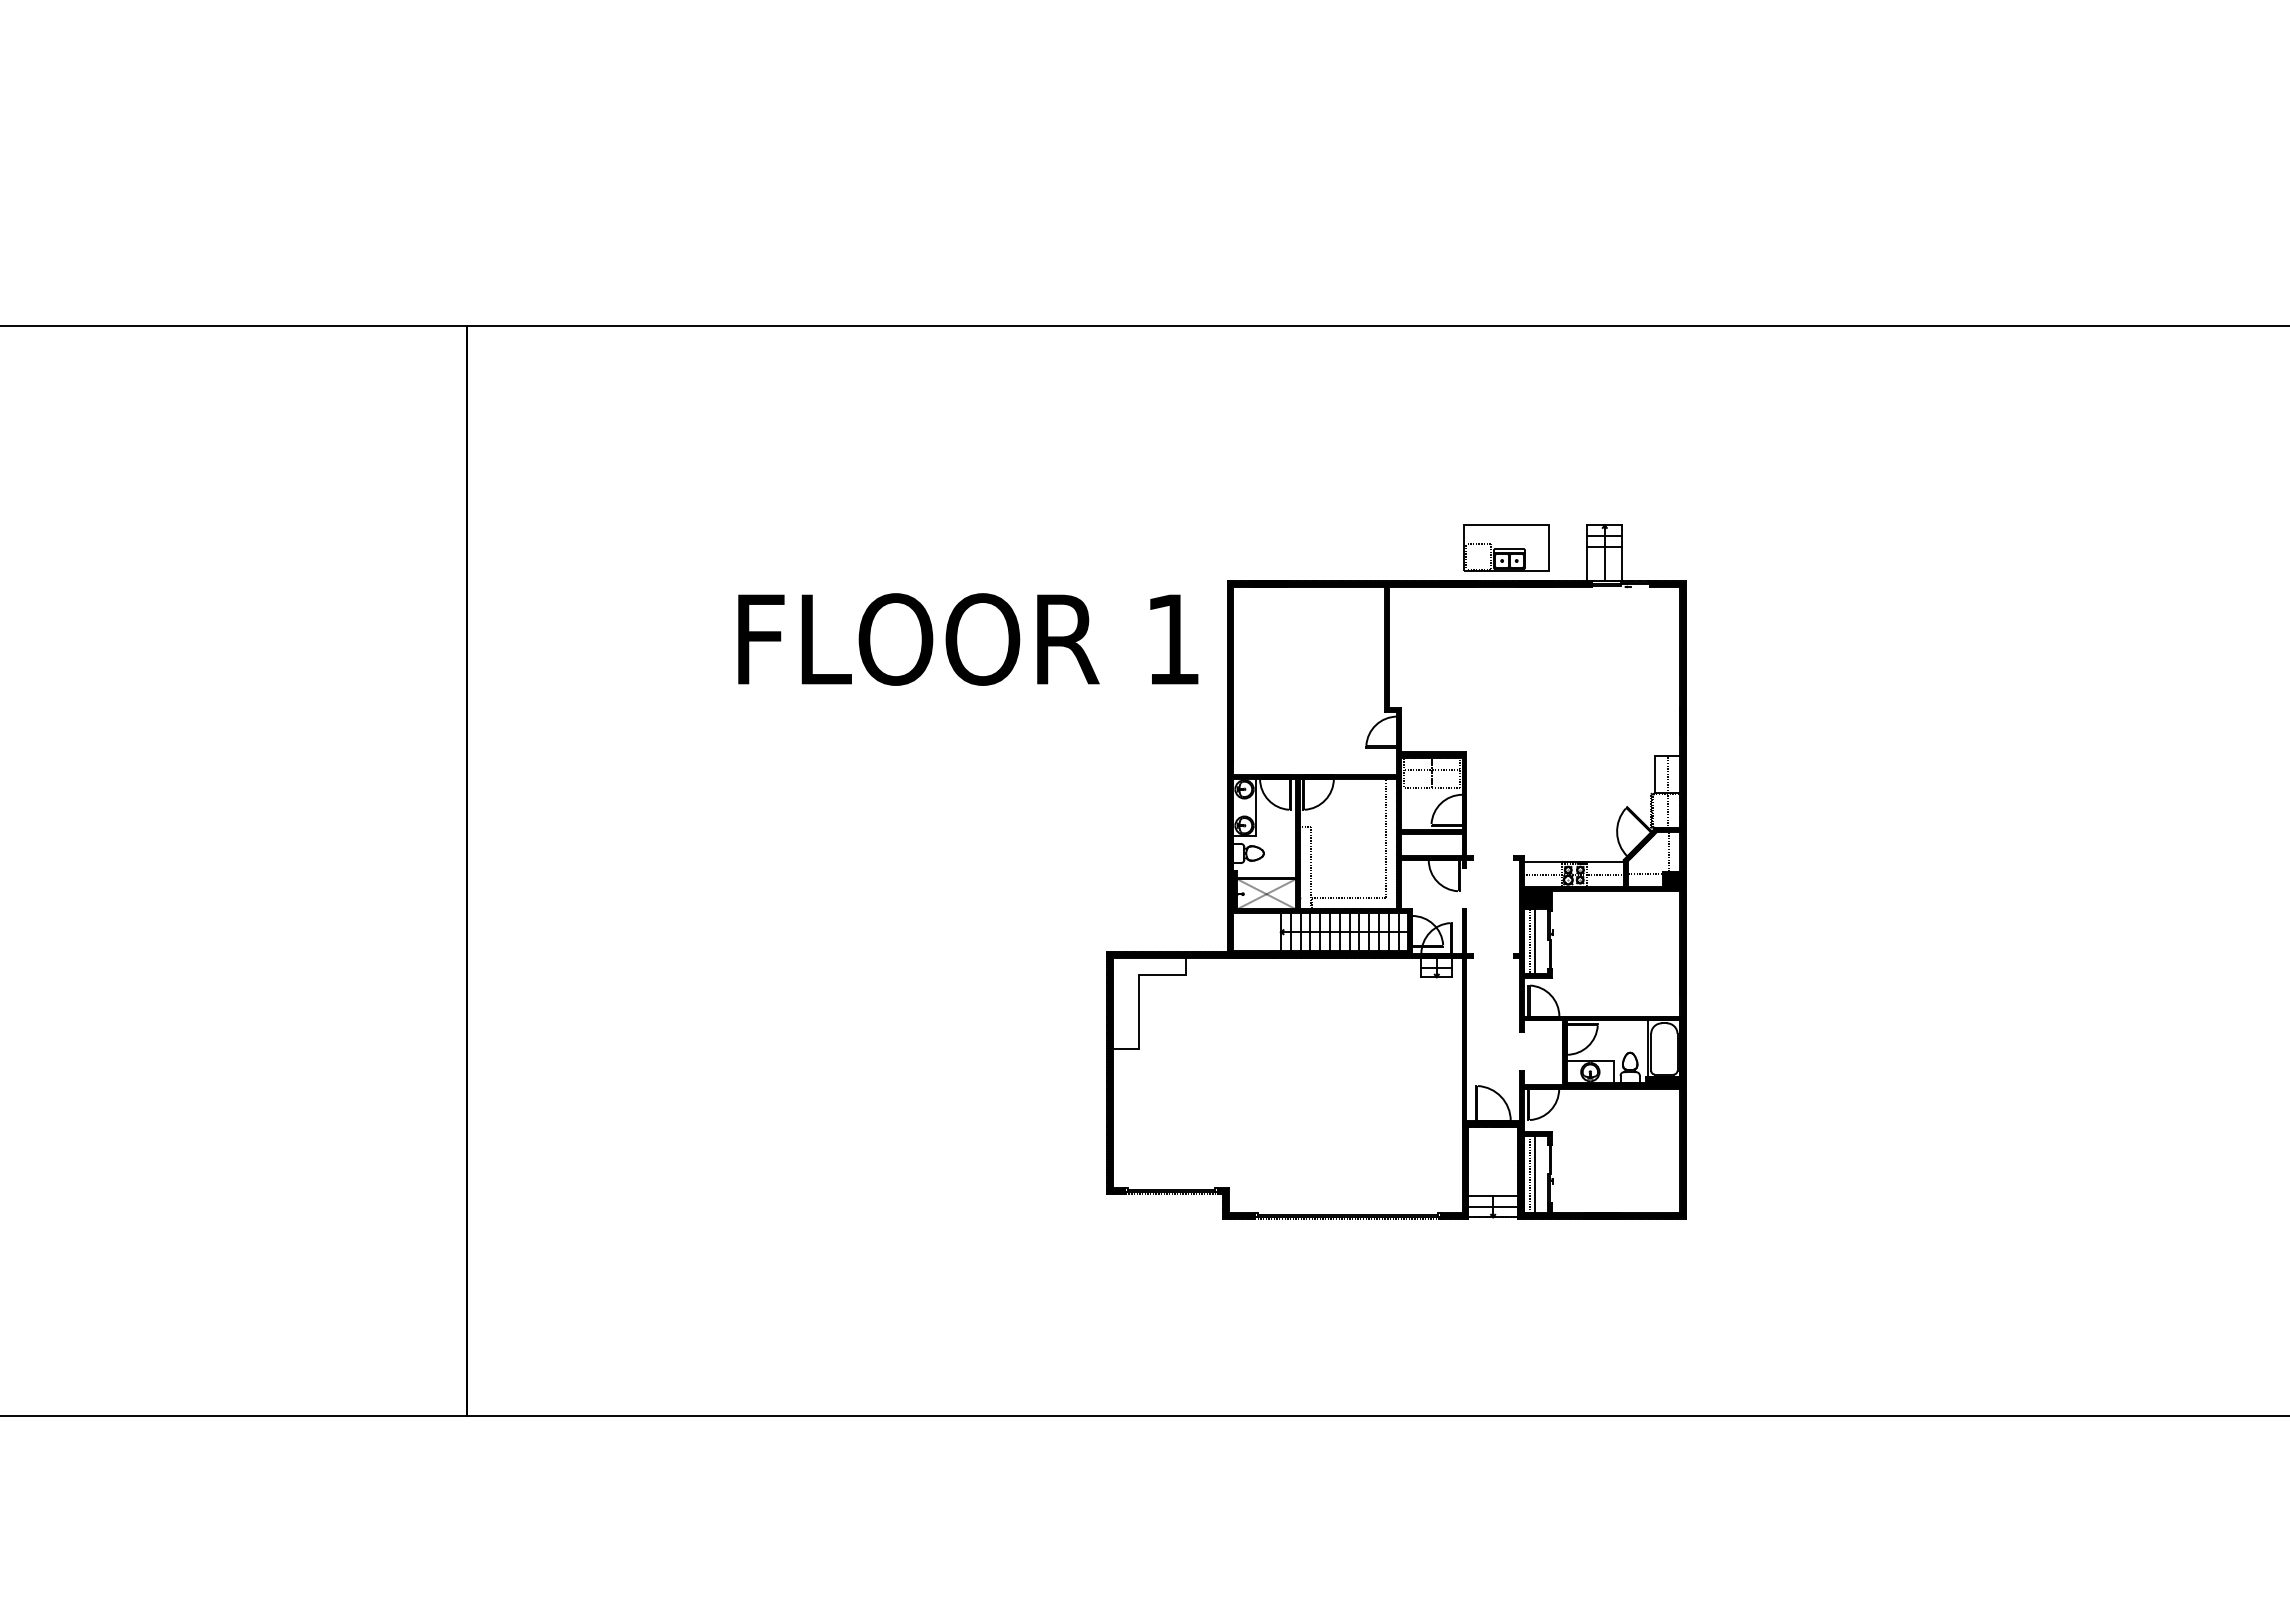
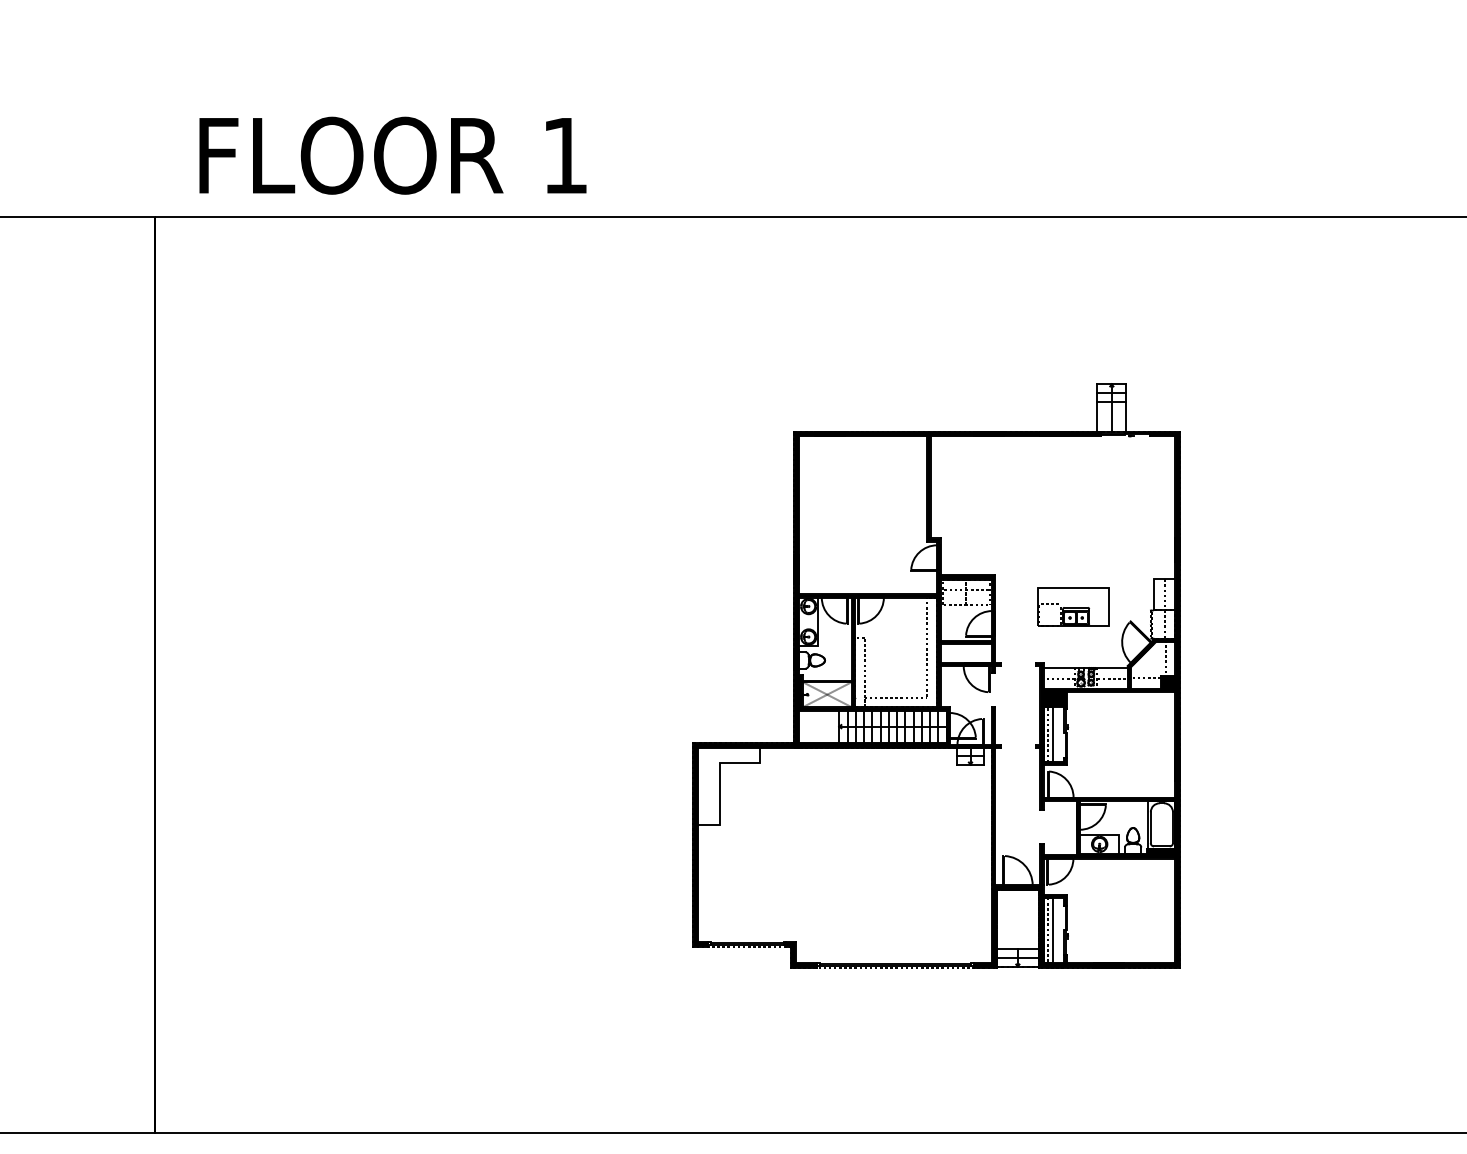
part: (1506, 547) -> (1073, 606), moved
text: (968, 639) -> (393, 155), moved

